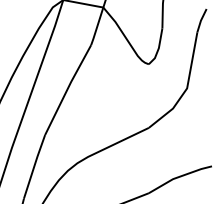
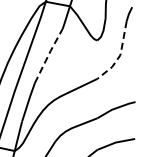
line: (67, 87) -> (48, 54), solid -> dashed
line: (187, 89) -> (120, 55), solid -> dashed

